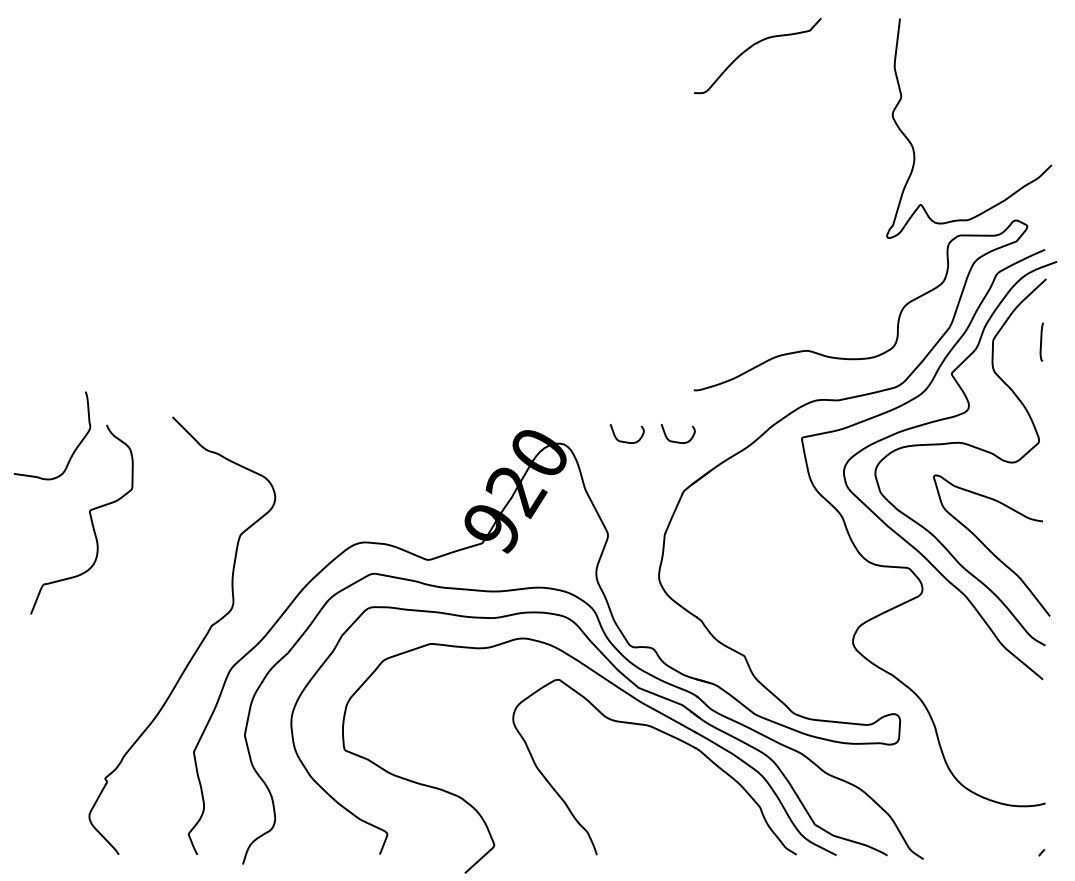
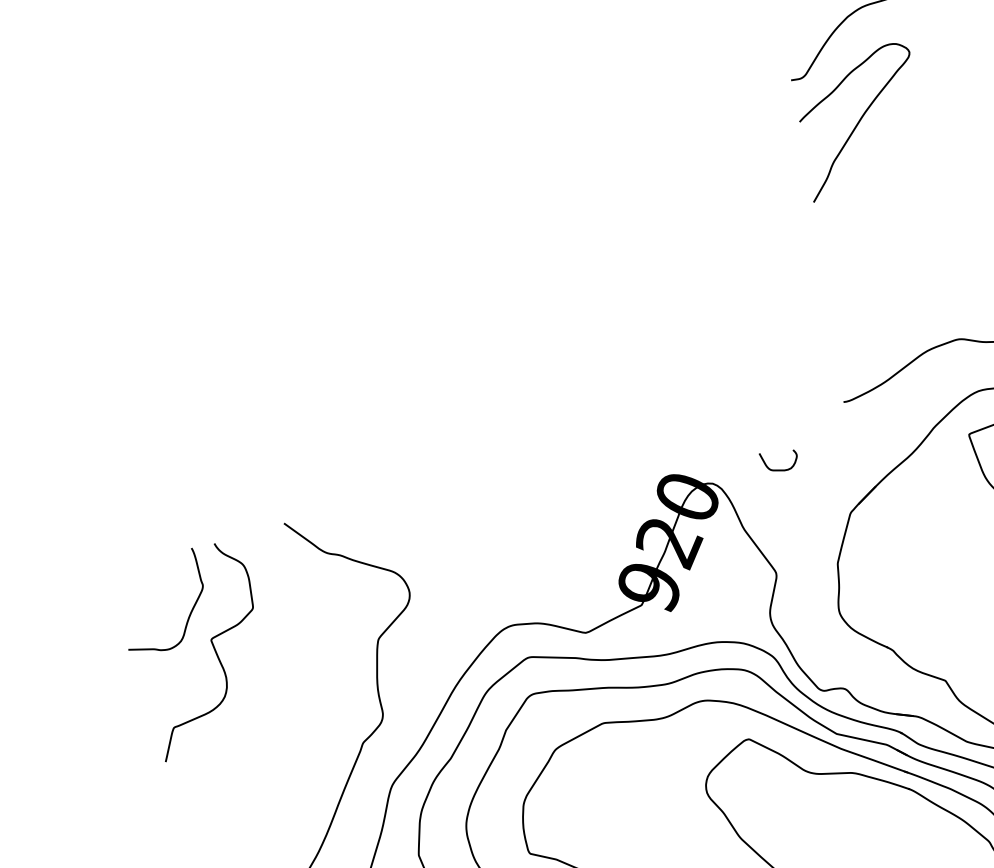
curve: (750, 140) -> (860, 121), added
curve: (677, 441) -> (834, 460), removed
curve: (74, 449) -> (189, 612), moved

